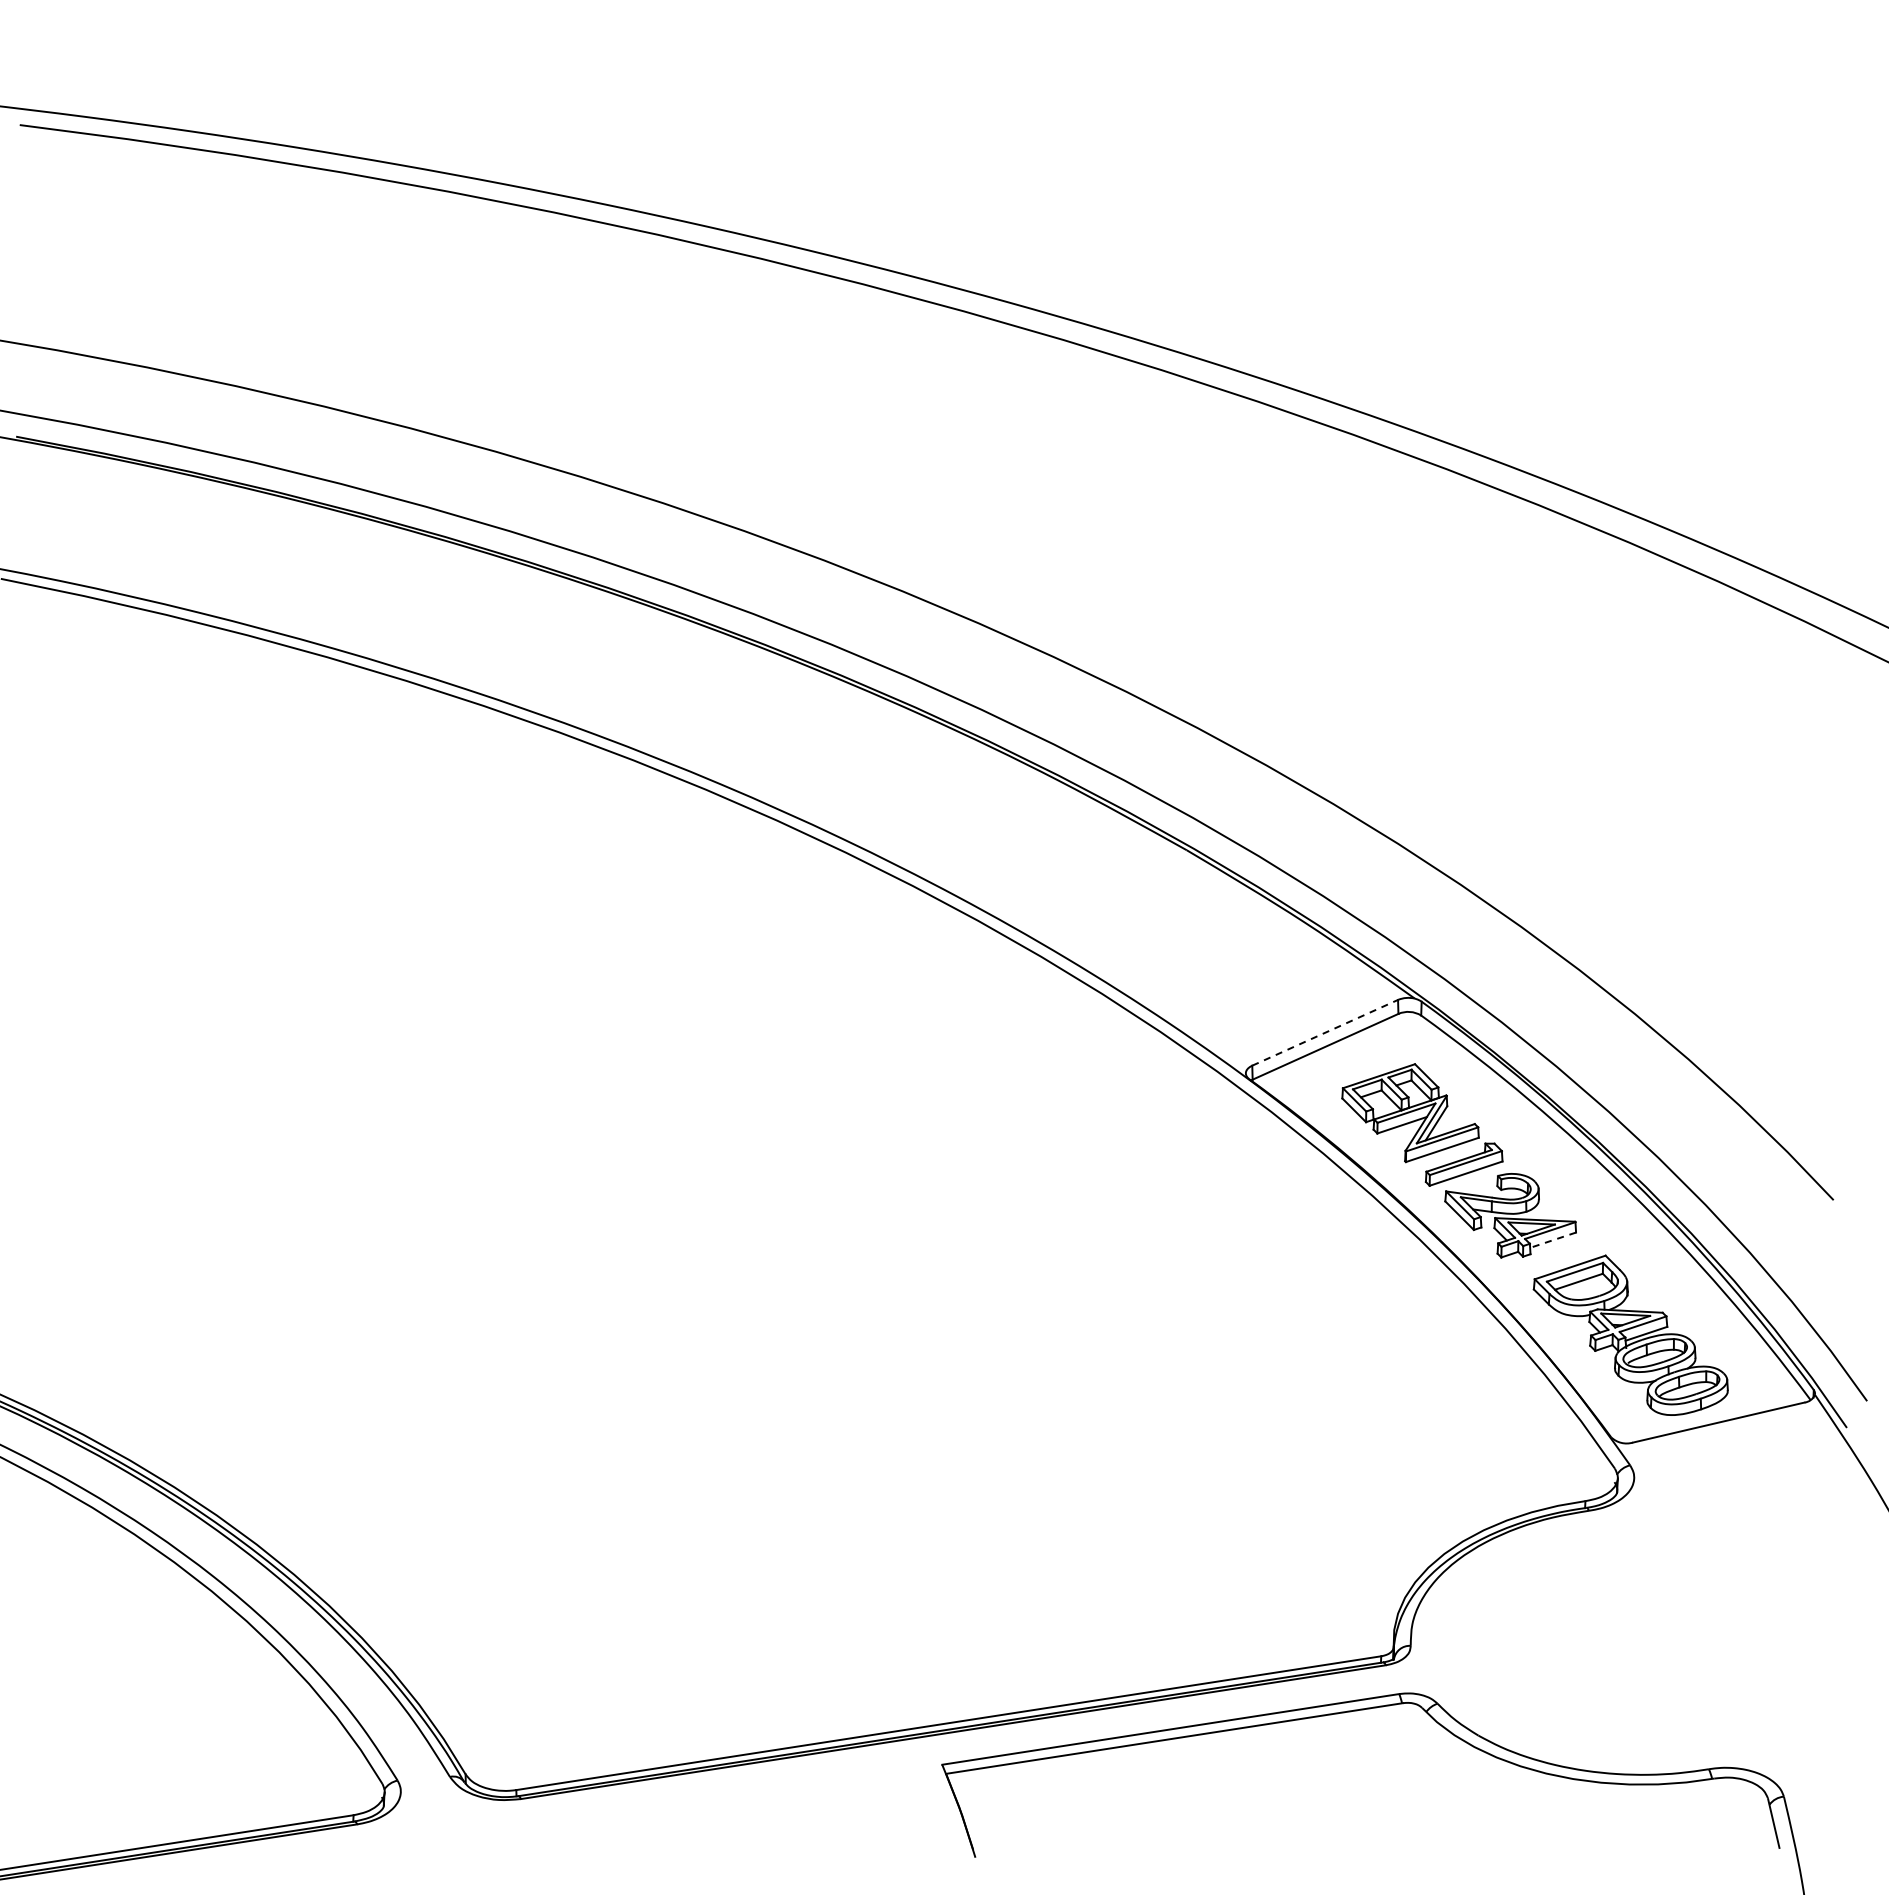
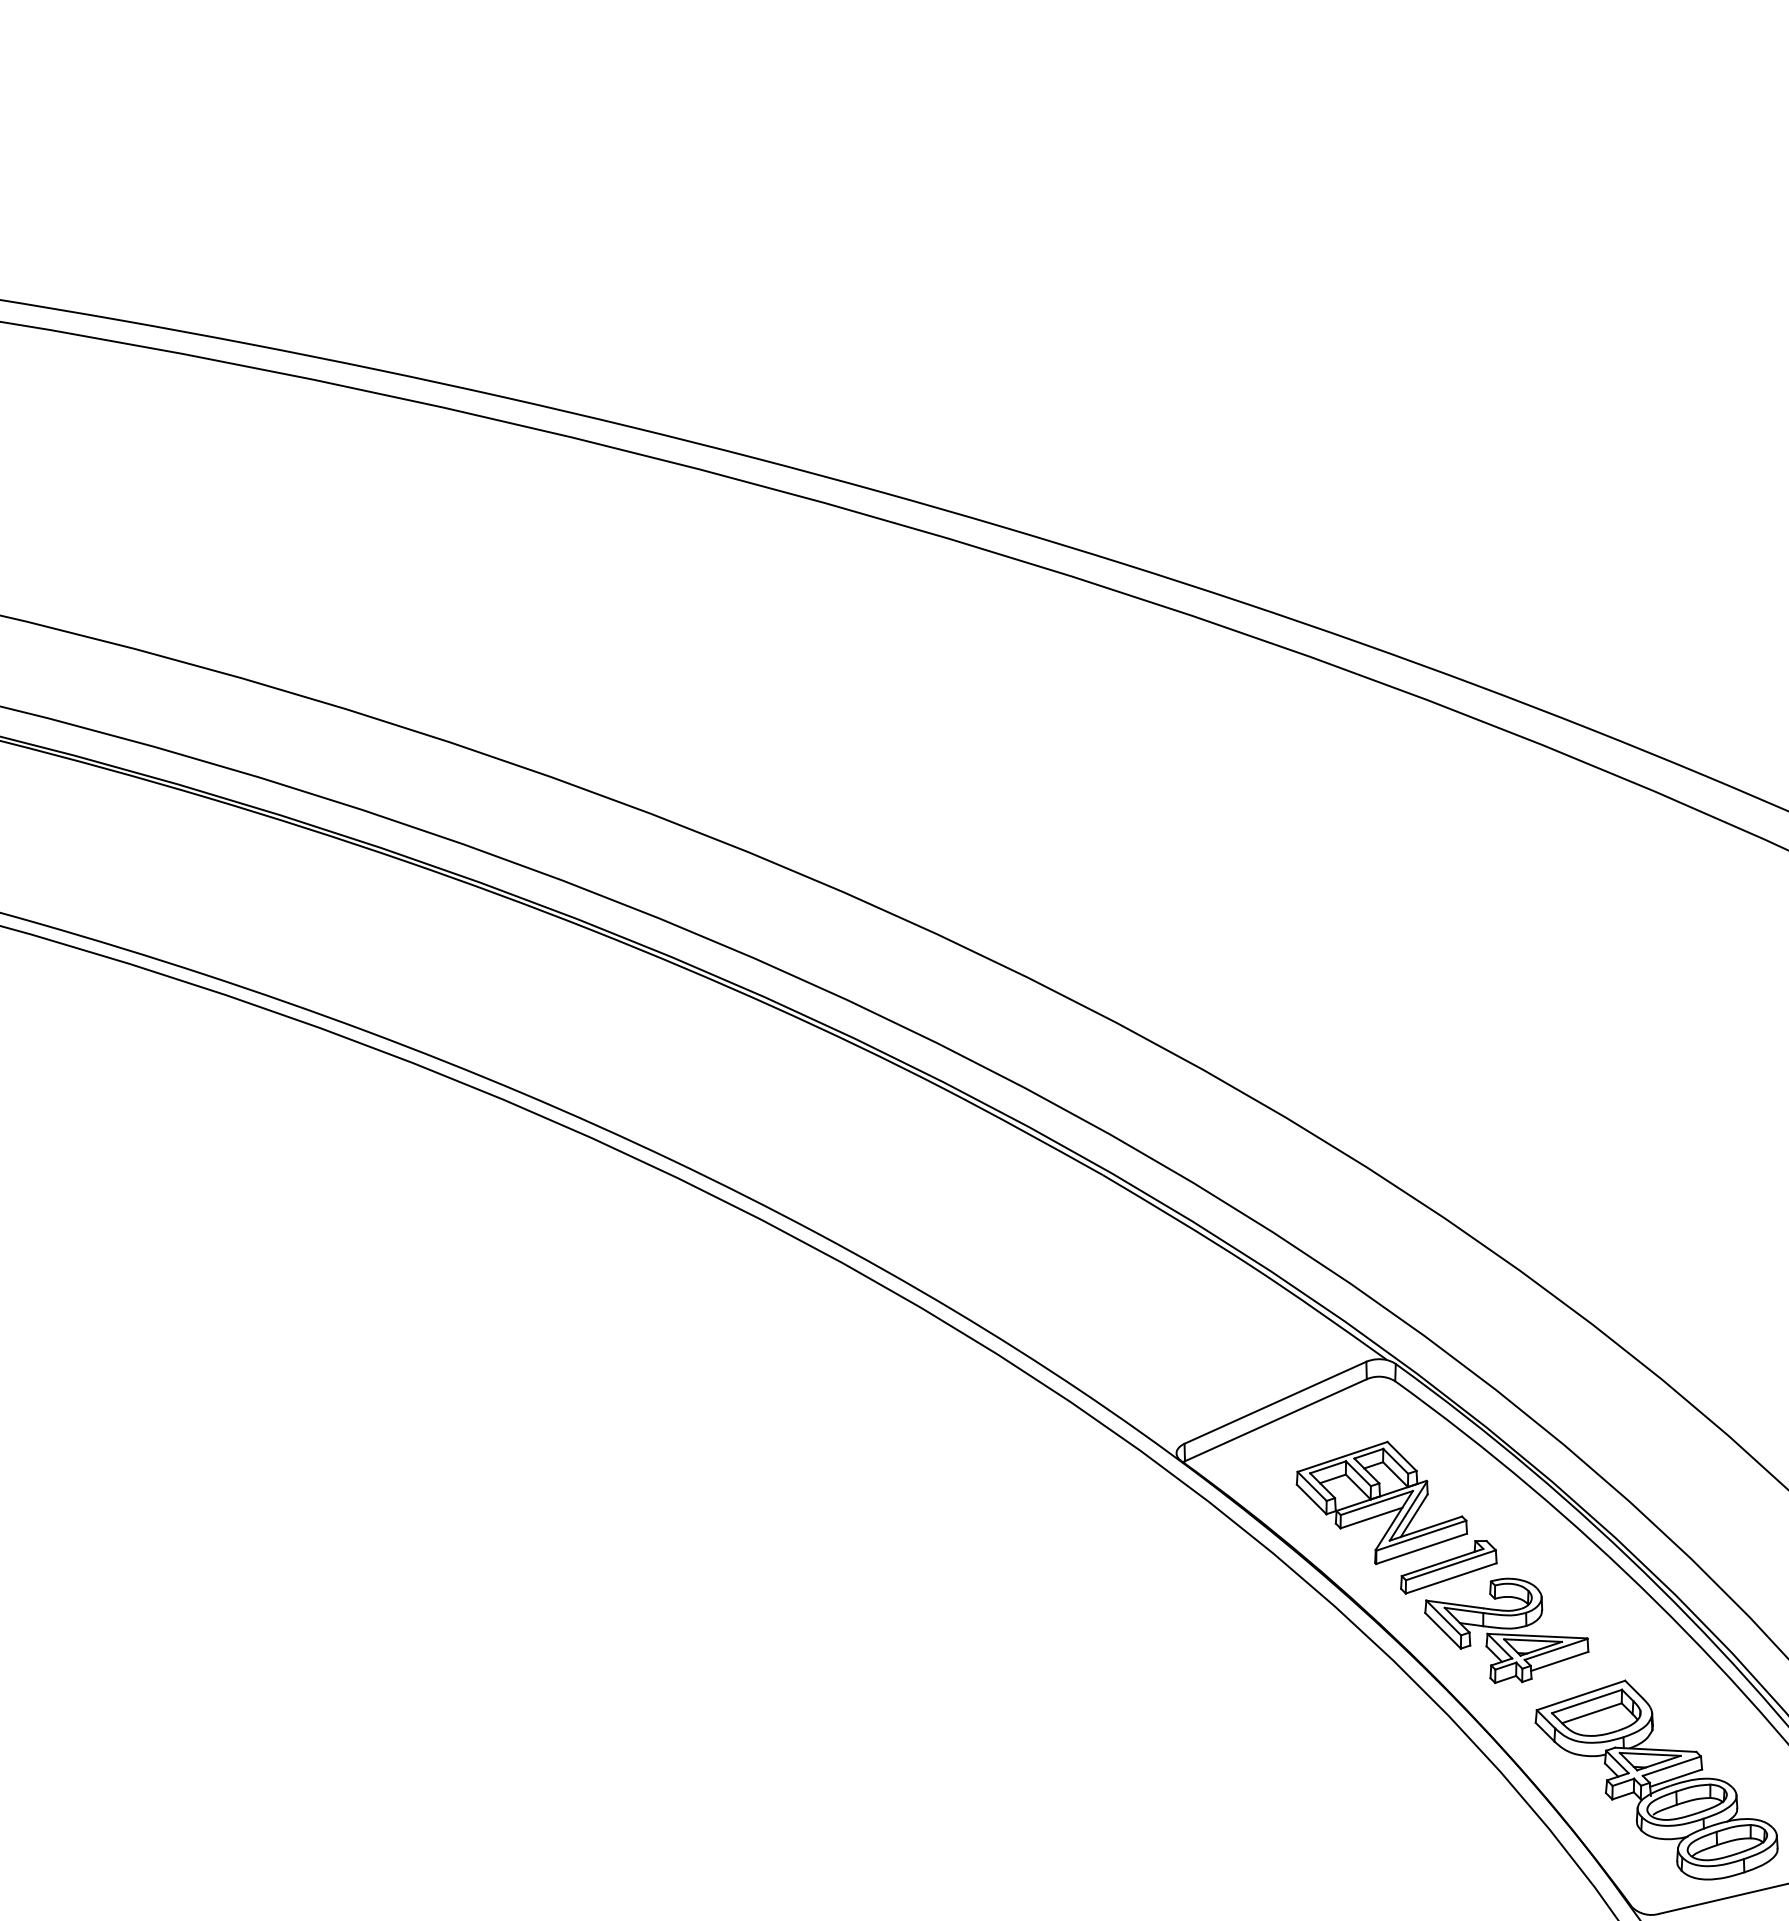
line: (1325, 1032) -> (1275, 1402), dashed -> solid
line: (1552, 1240) -> (1558, 1661), dashed -> solid

